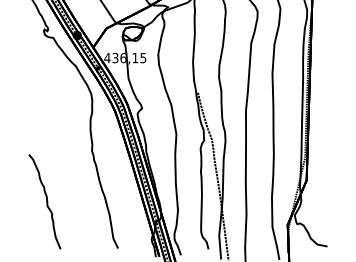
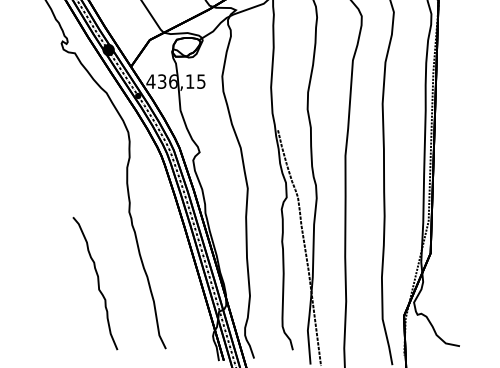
curve: (46, 201) -> (97, 282), moved

